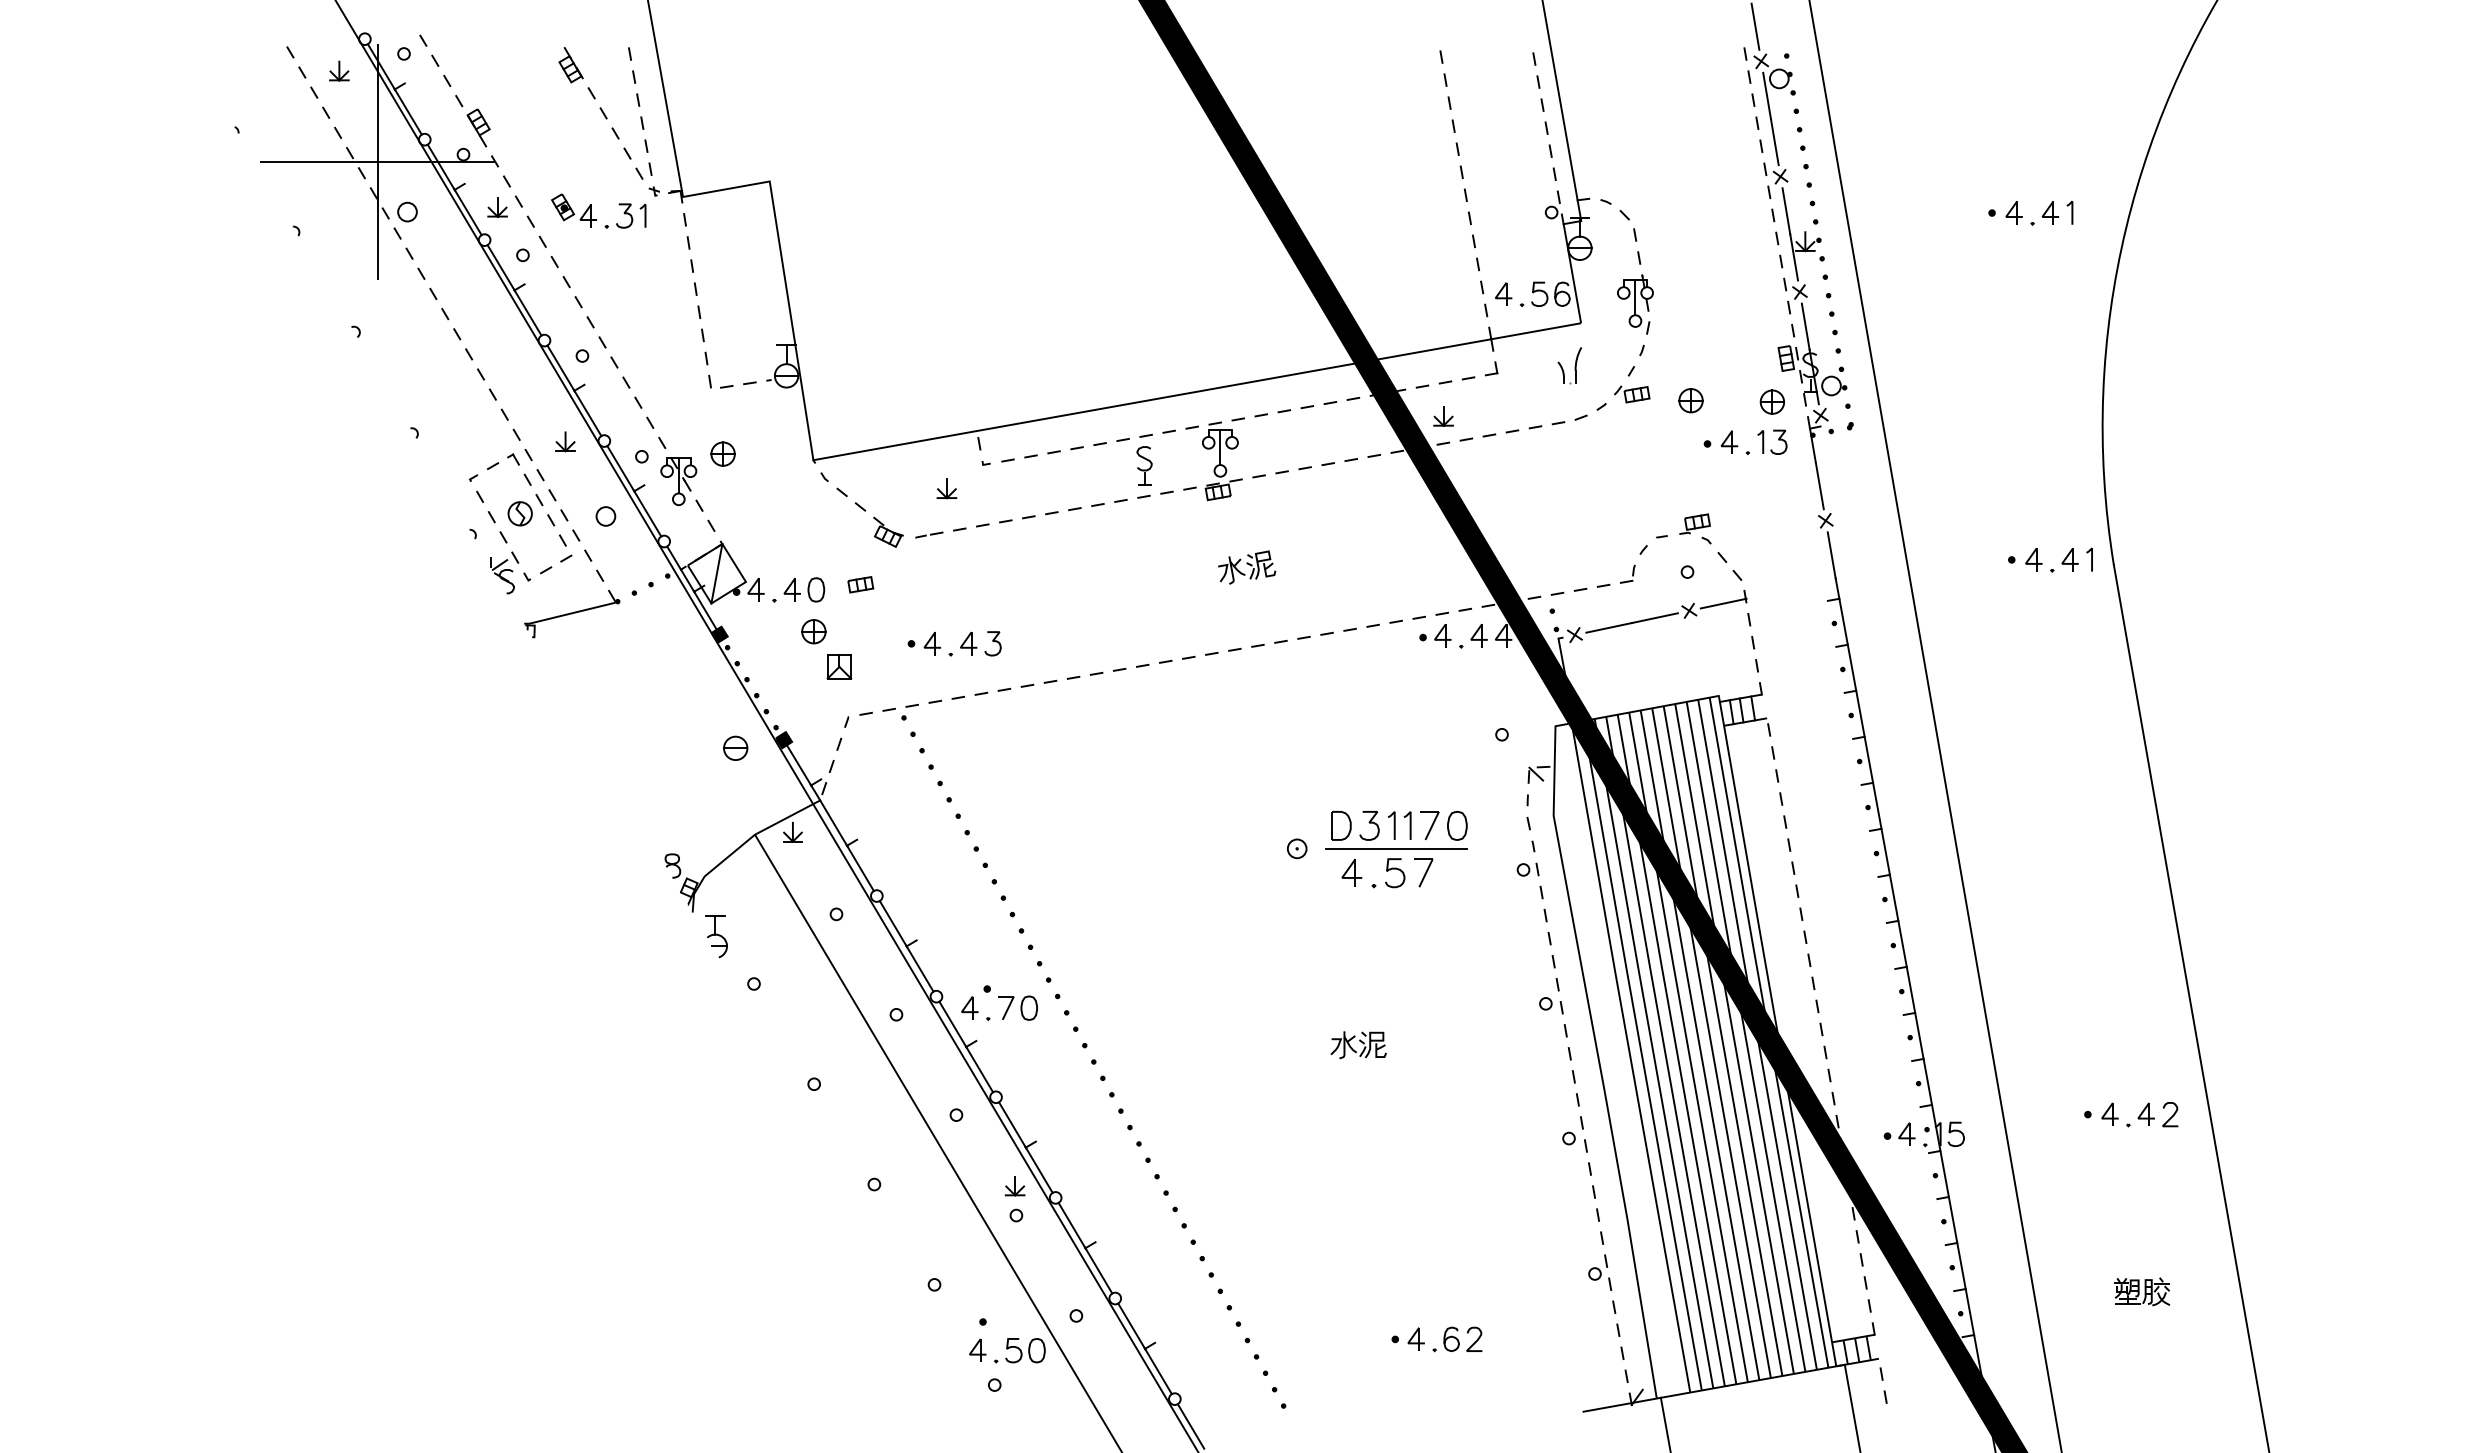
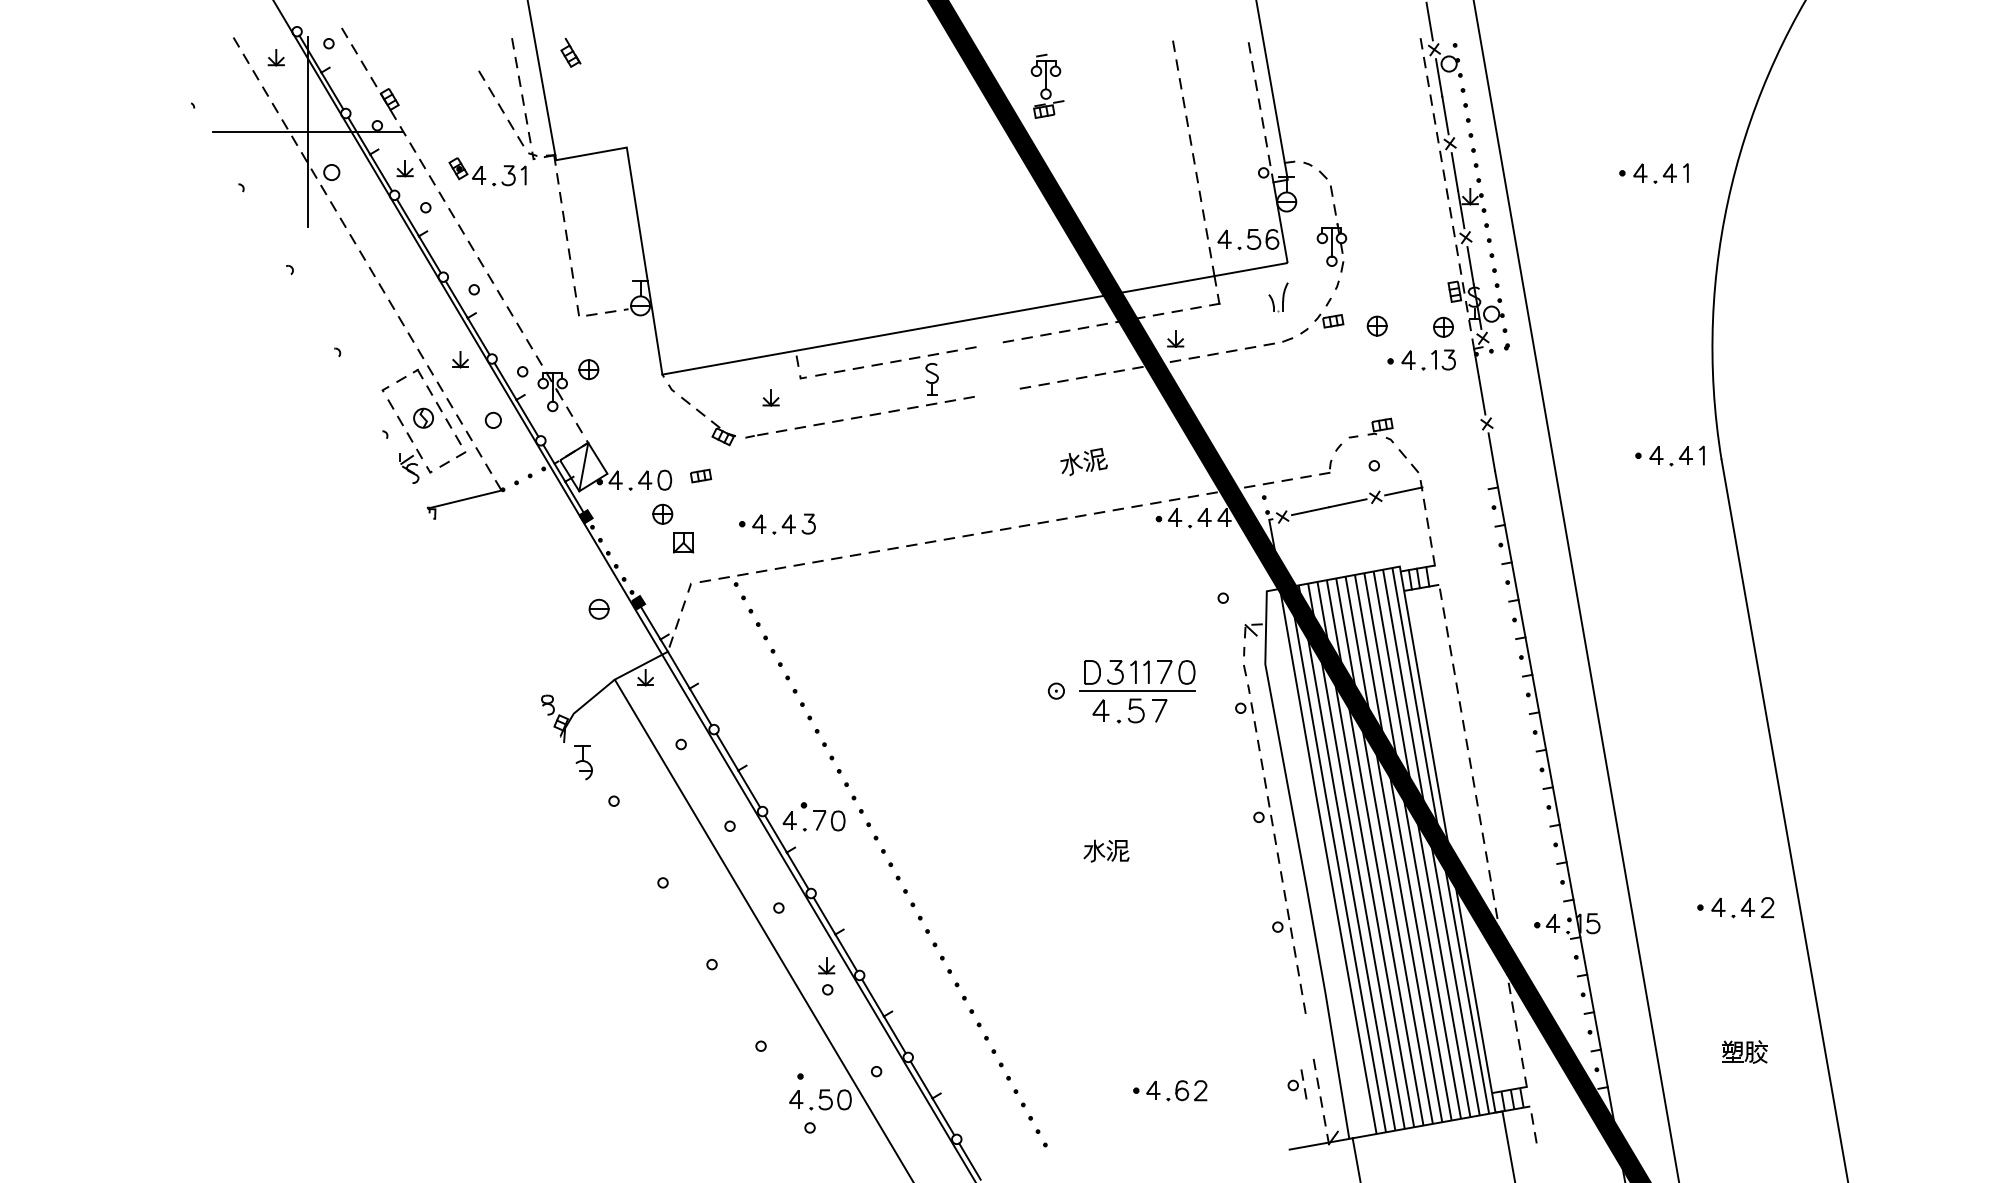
part: (570, 65) -> (570, 53), moved
part: (1222, 461) -> (1047, 86), moved
part: (1247, 567) -> (1084, 461), moved
part: (1600, 1272) -> (1297, 1084), moved

